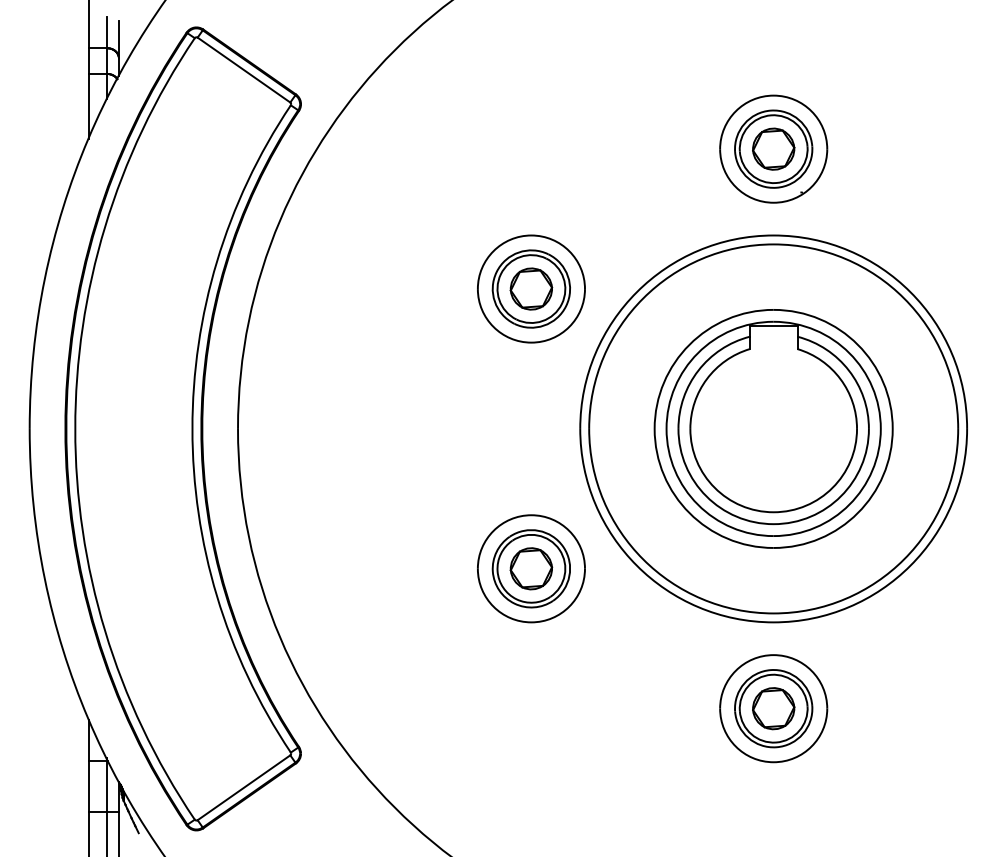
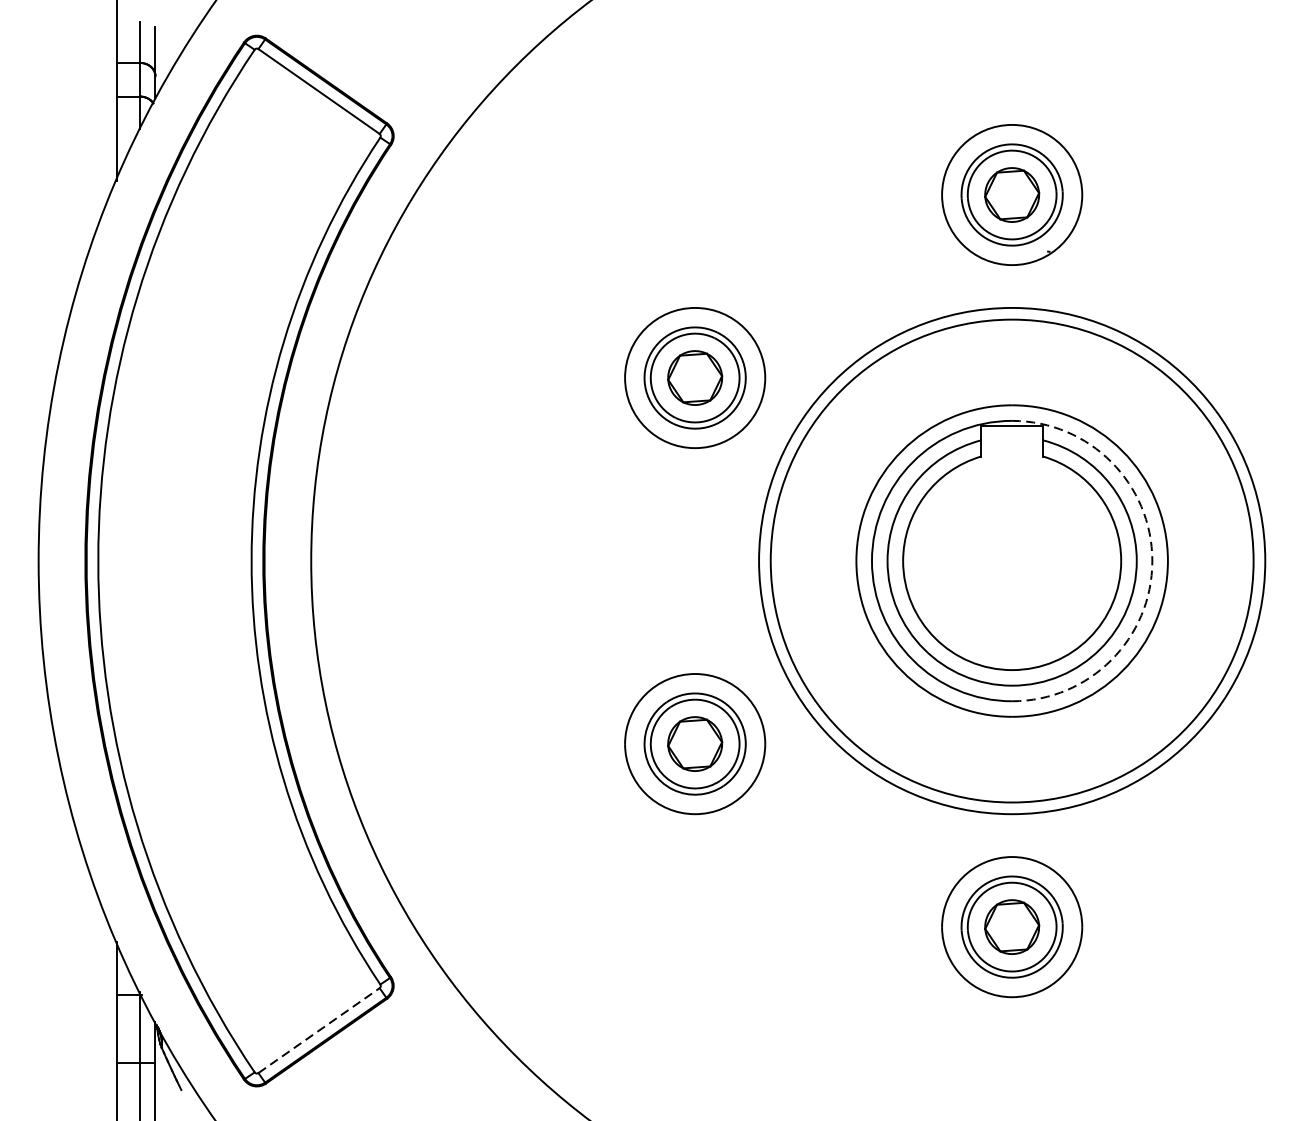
arc: (880, 428) -> (1151, 560), solid -> dashed
line: (244, 787) -> (319, 1030), solid -> dashed

